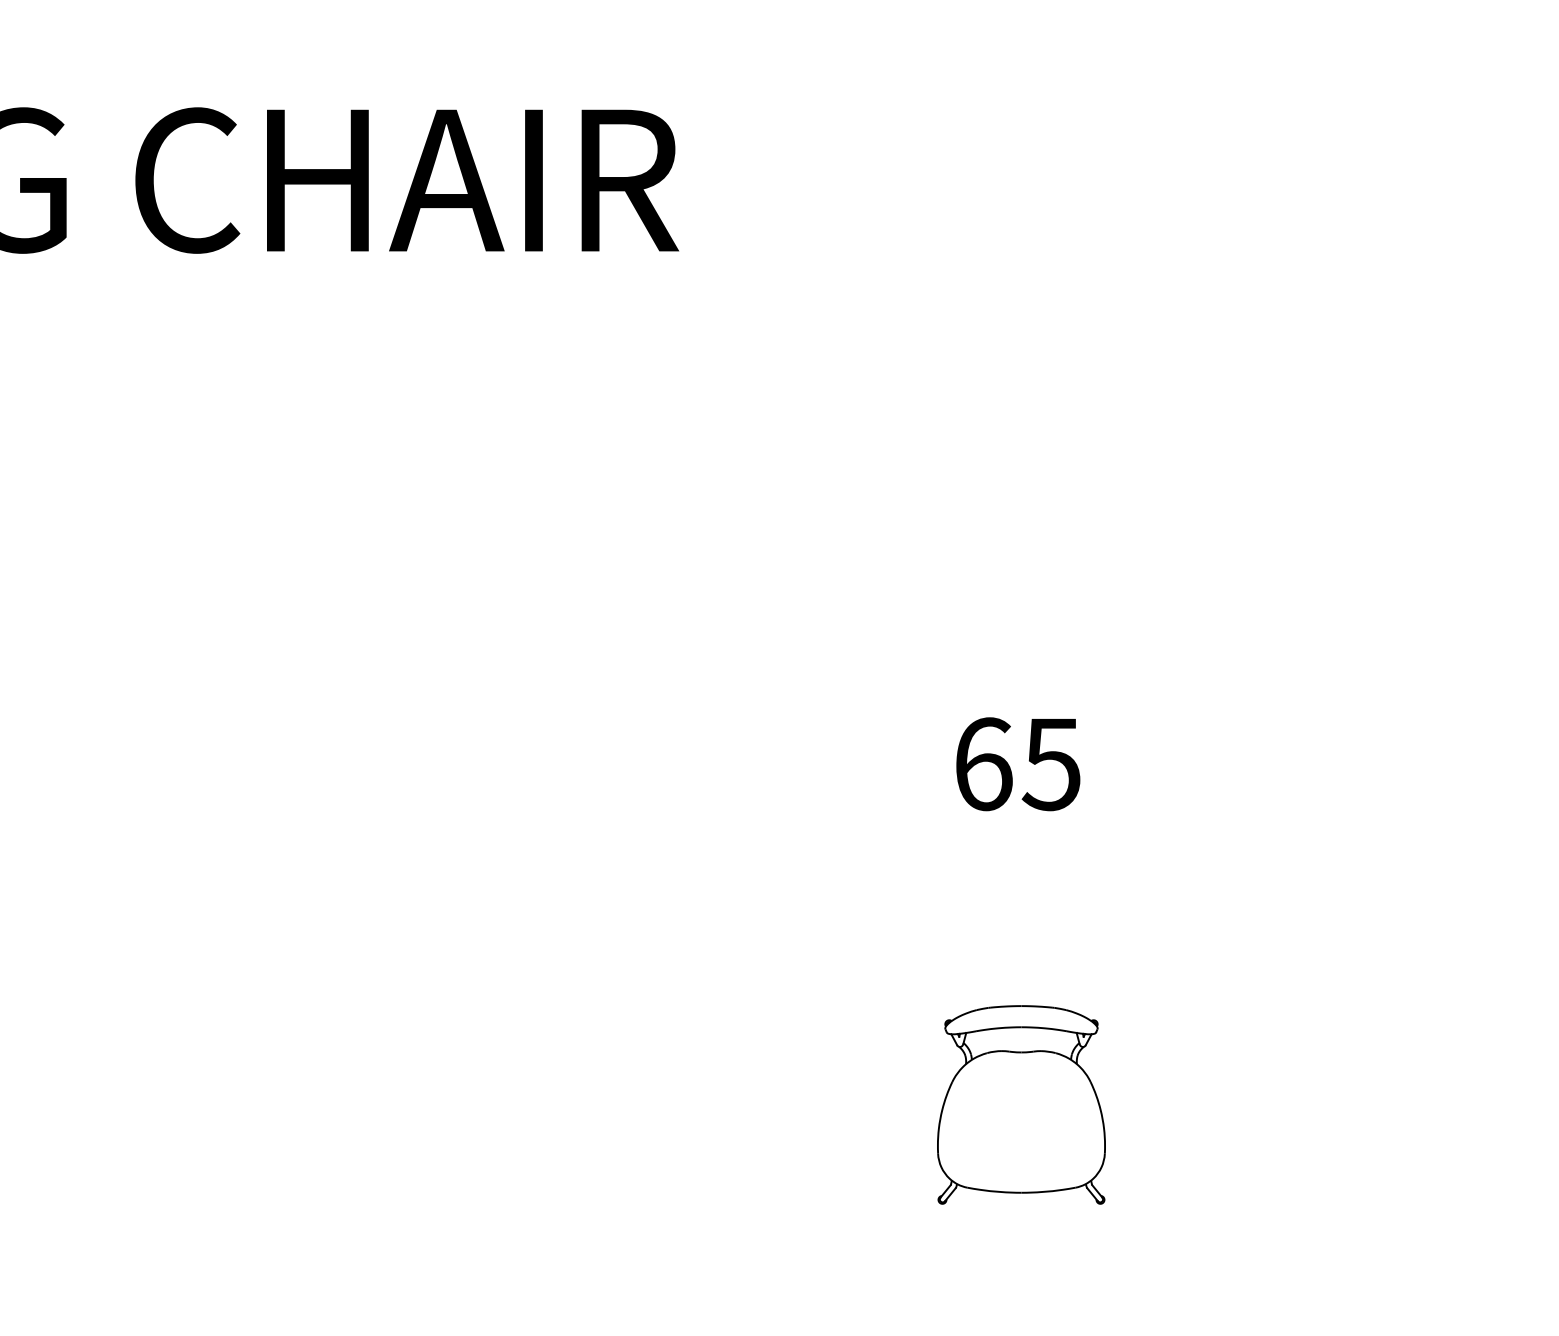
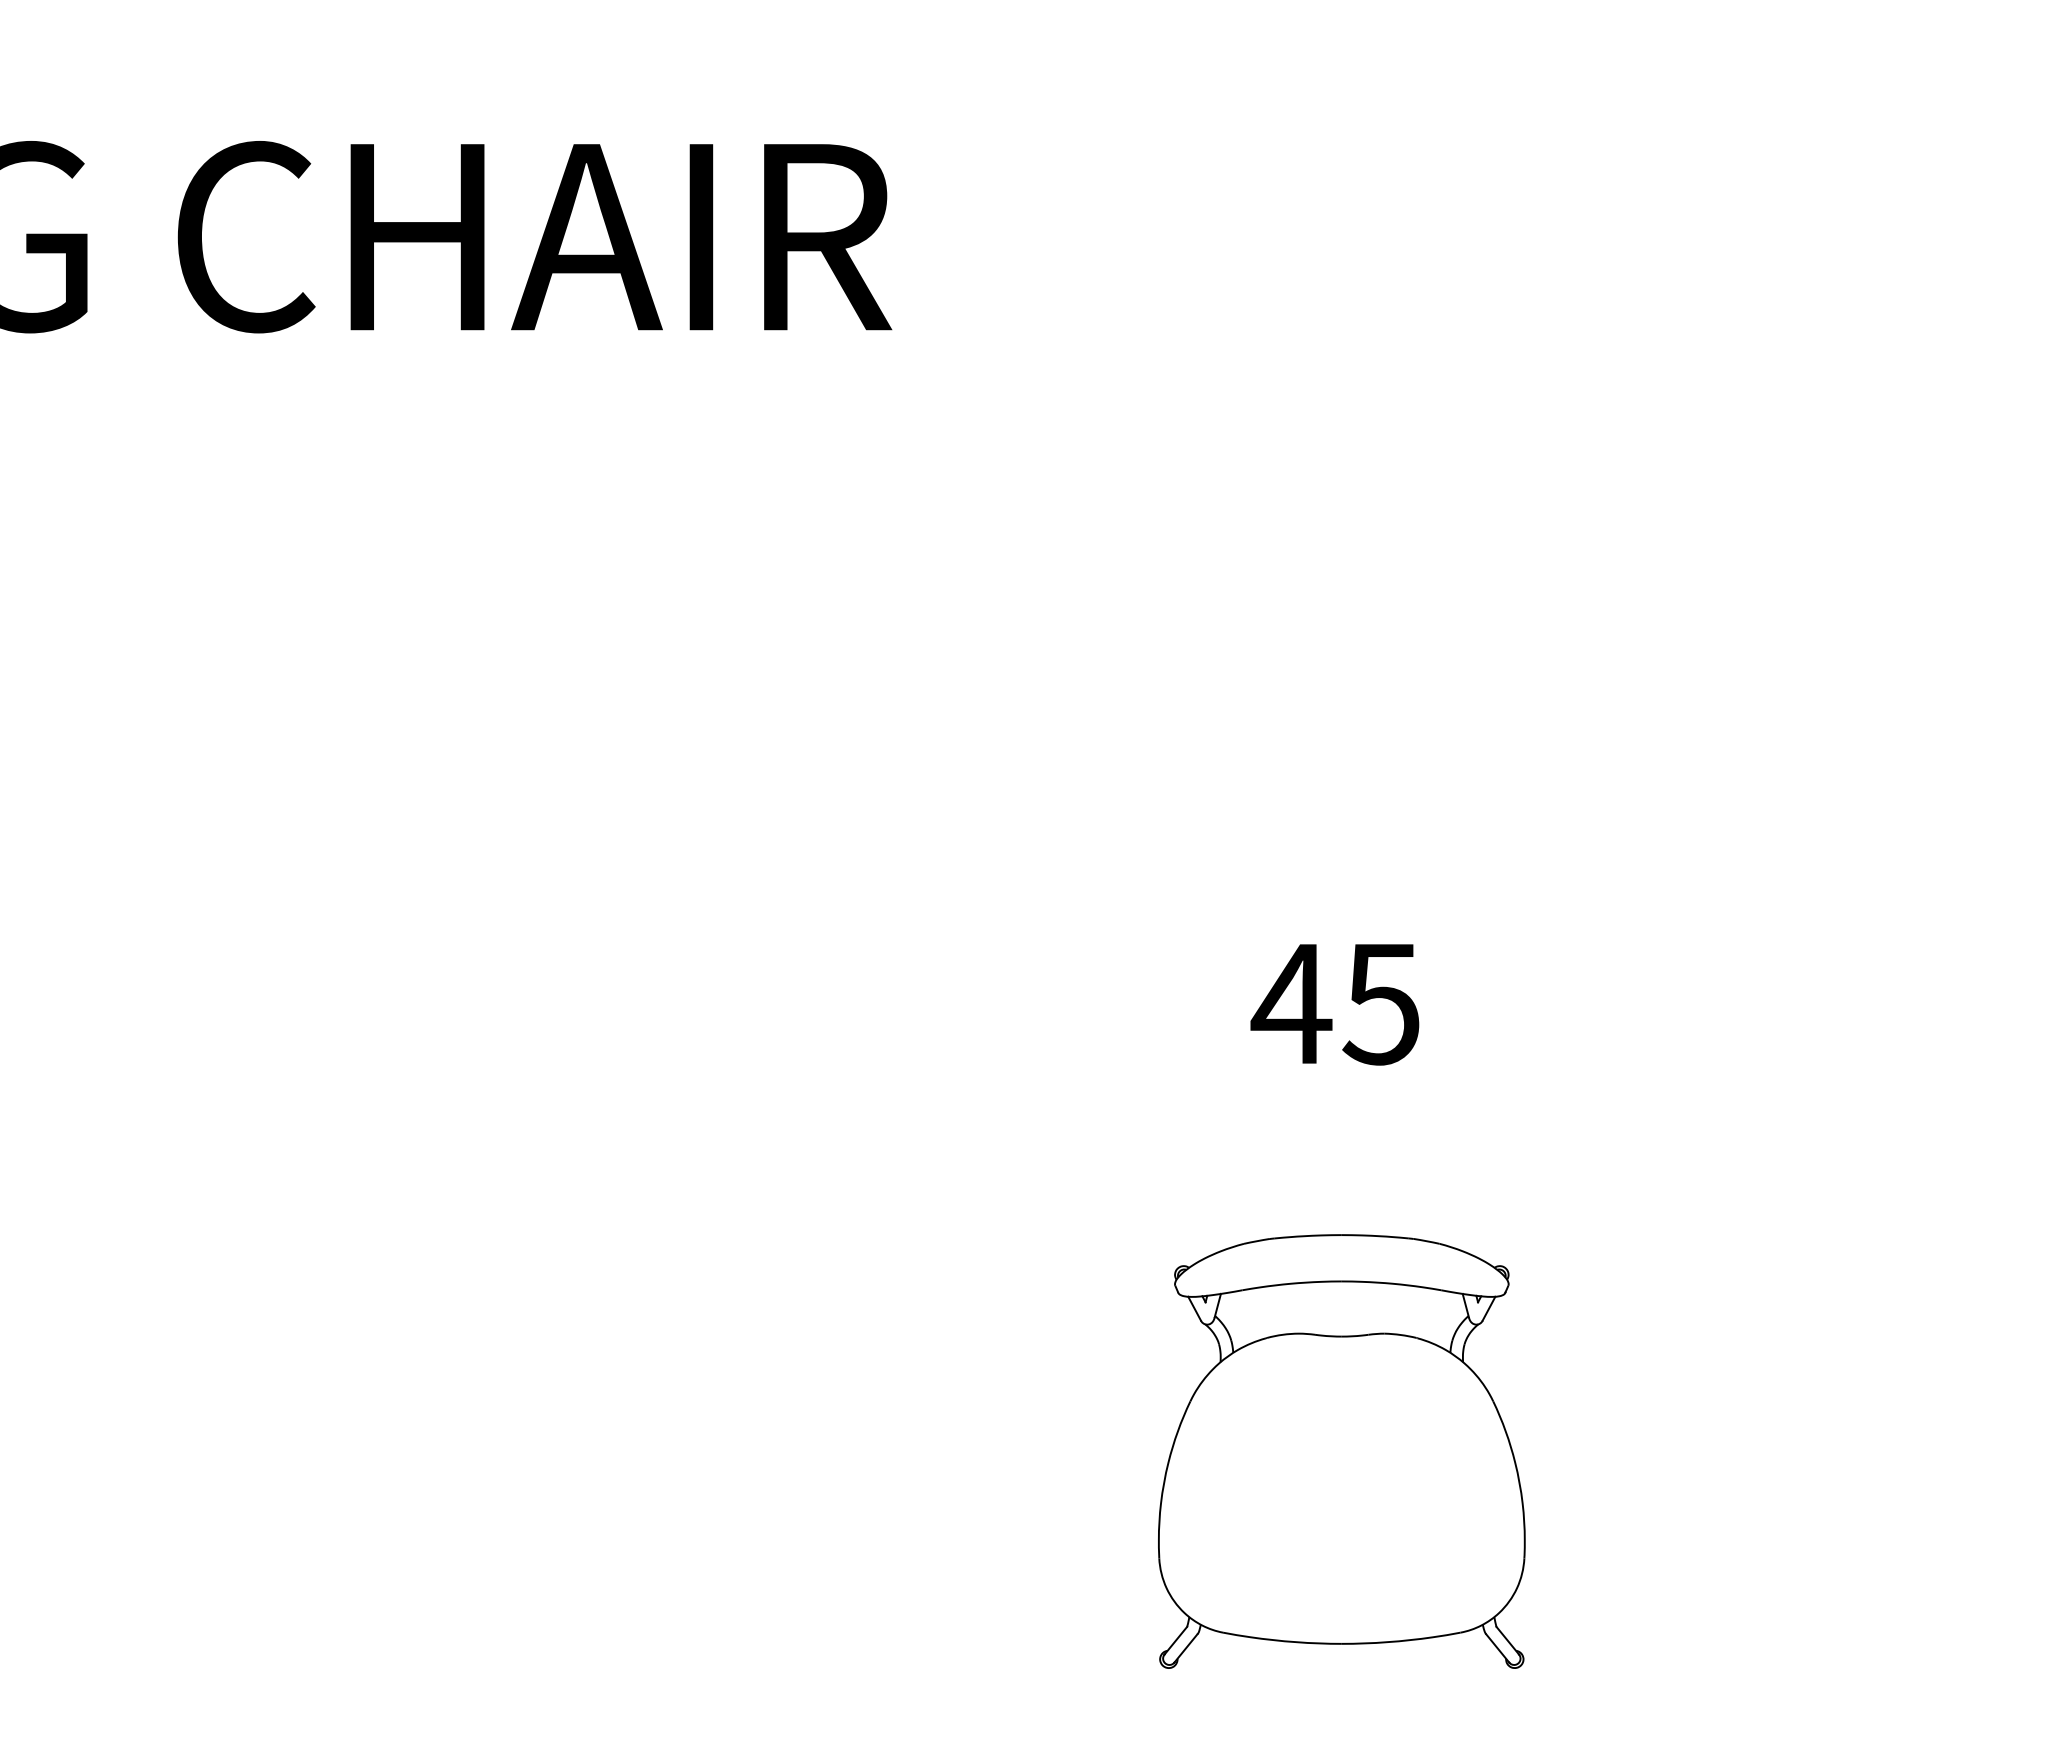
text: (983, 763) -> (1291, 1003), 65 -> 45
part: (1021, 1104) -> (1341, 1451), size x1.67

